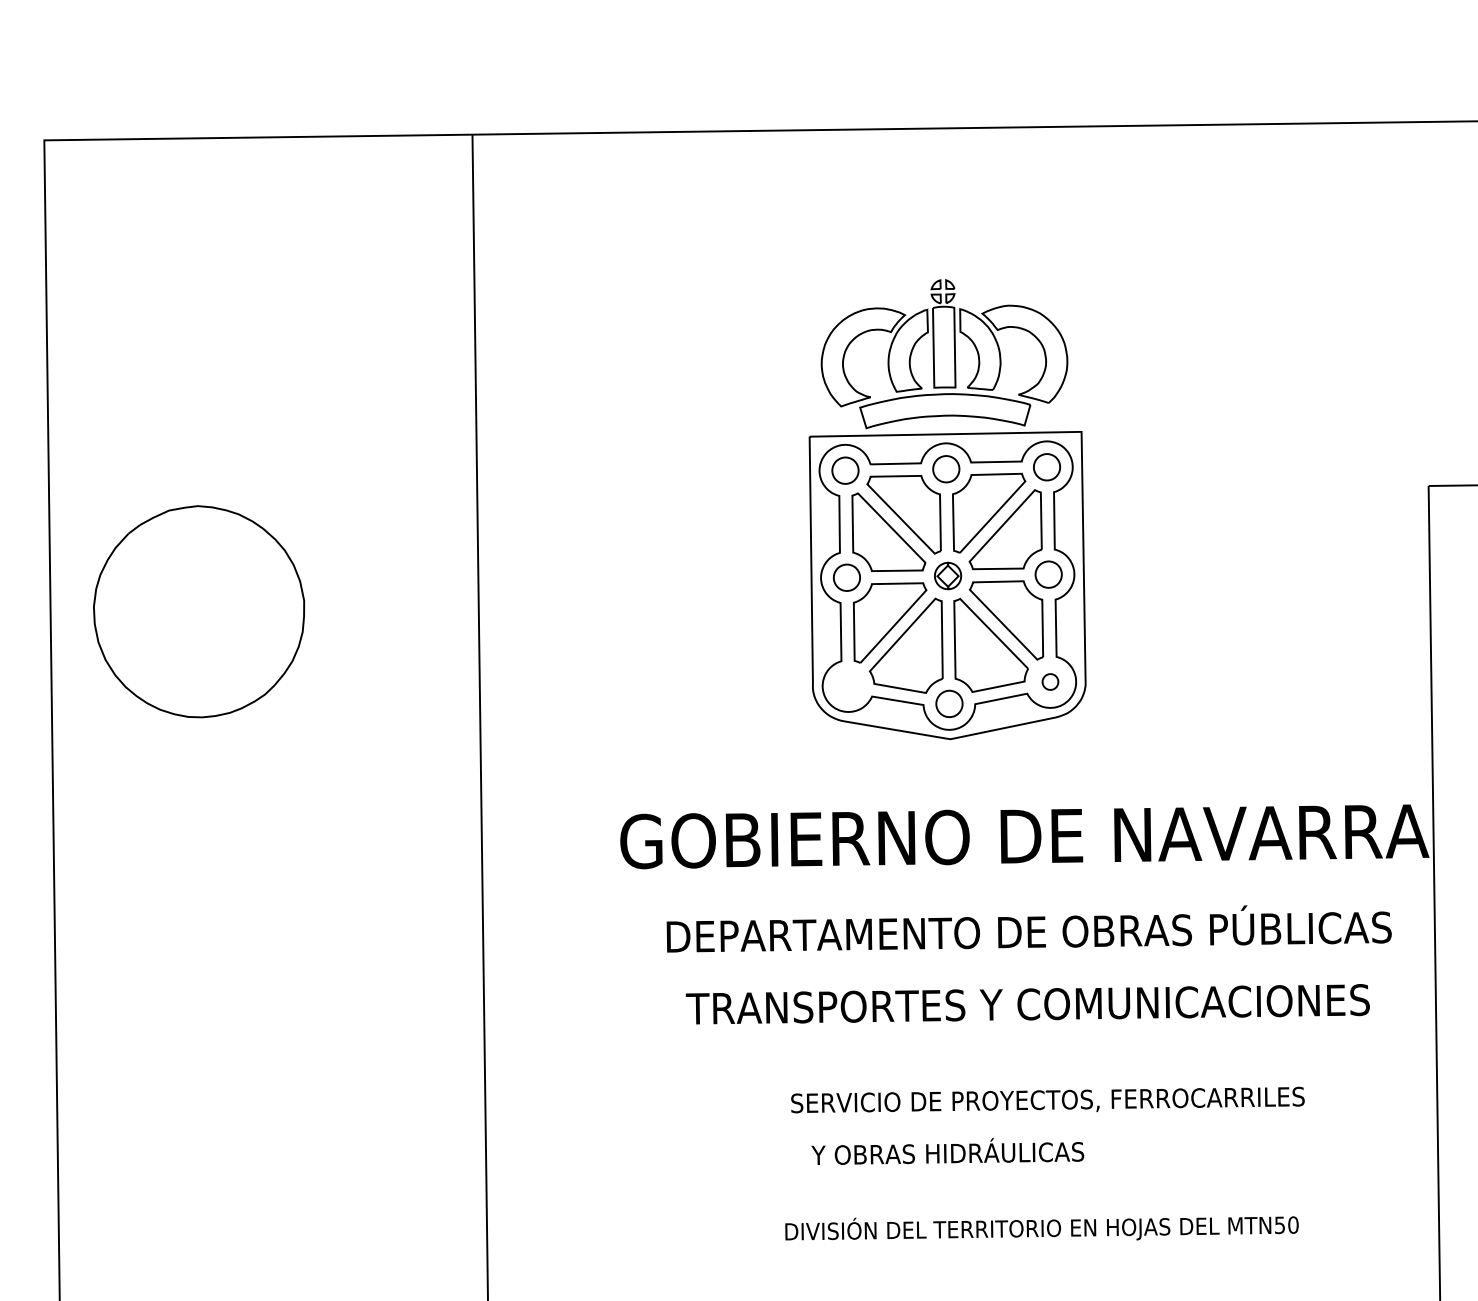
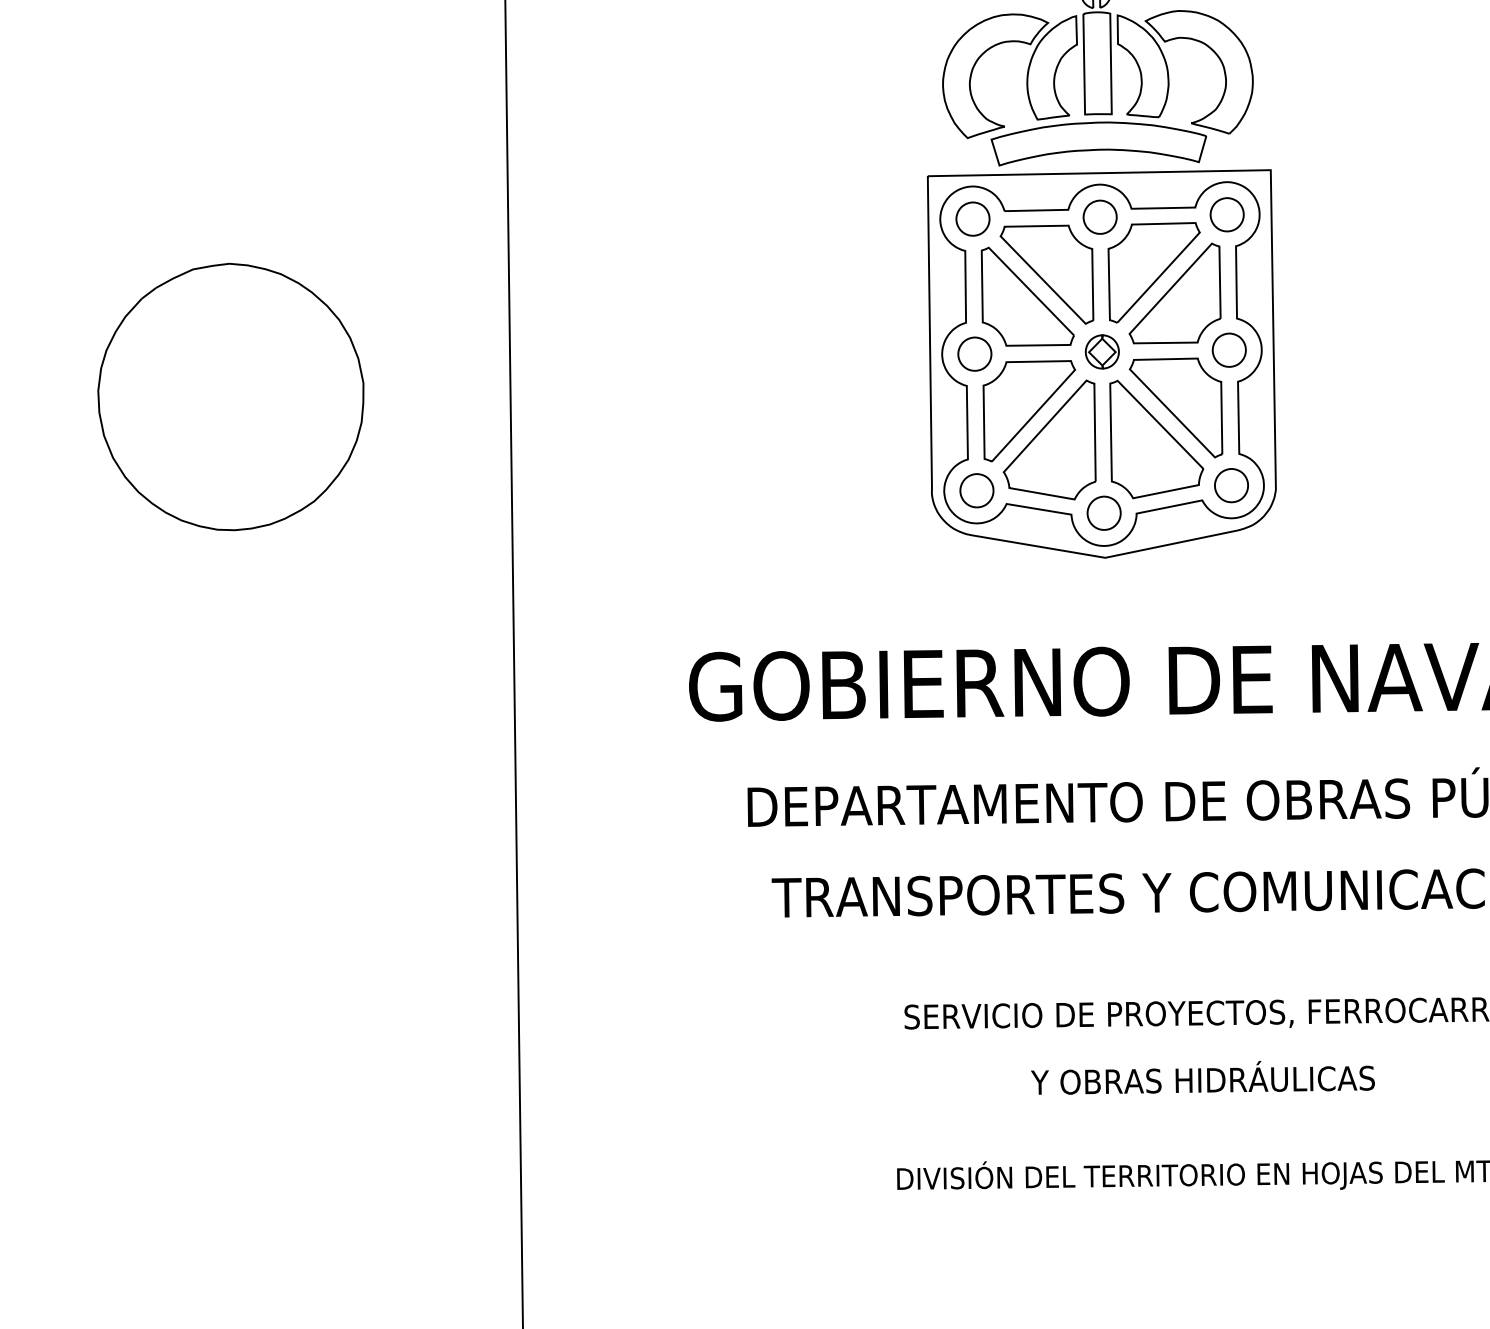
part: (199, 611) -> (231, 396), moved
part: (1050, 681) -> (1231, 484), size x1.67
part: (848, 686) -> (976, 491), added
text: (947, 1151) -> (1202, 1077), moved

